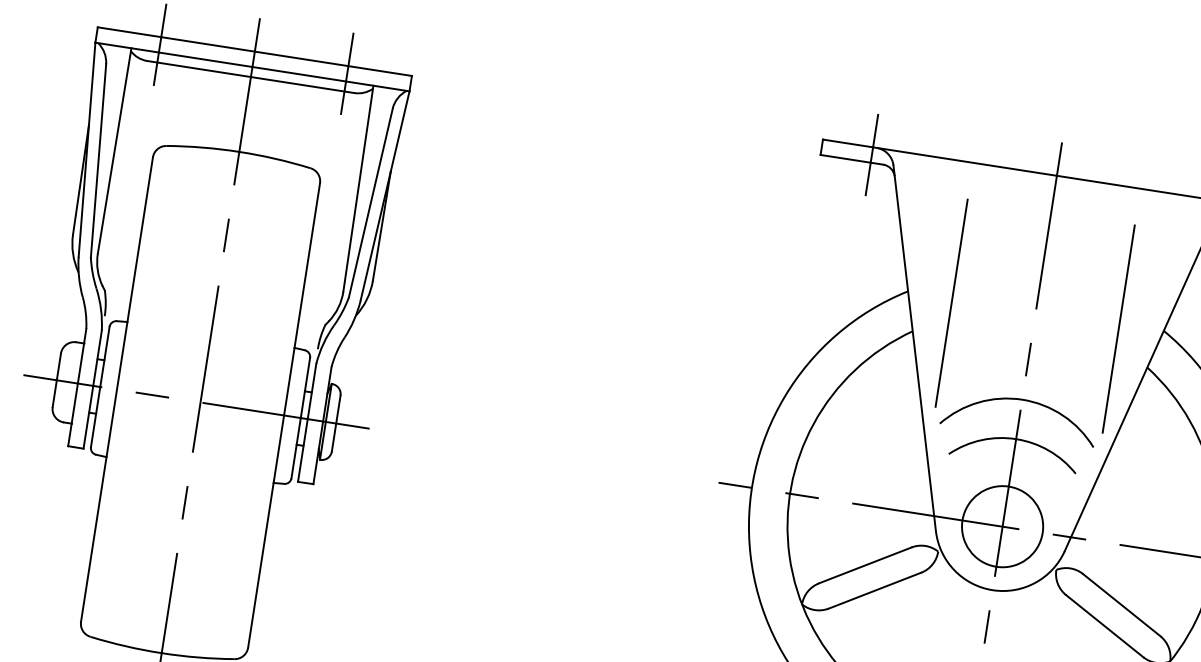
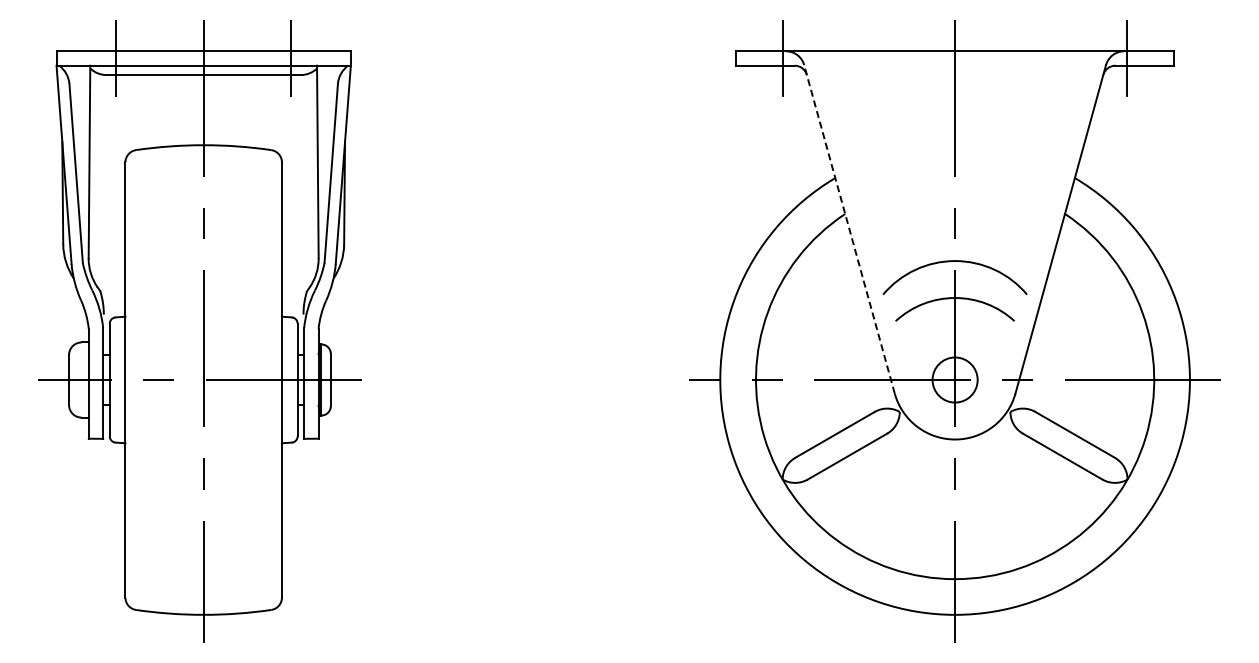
line: (951, 302) -> (876, 182), removed
line: (1118, 328) -> (1033, 182), removed
line: (914, 347) -> (849, 228), solid -> dashed
circle: (1002, 526) -> (954, 379), size x0.6

